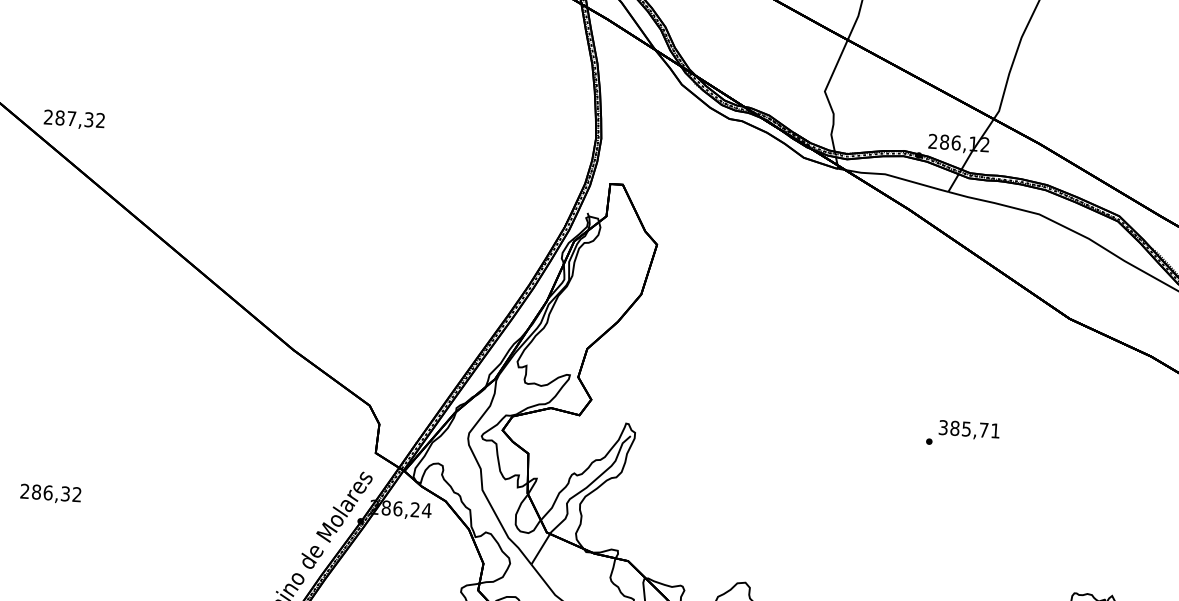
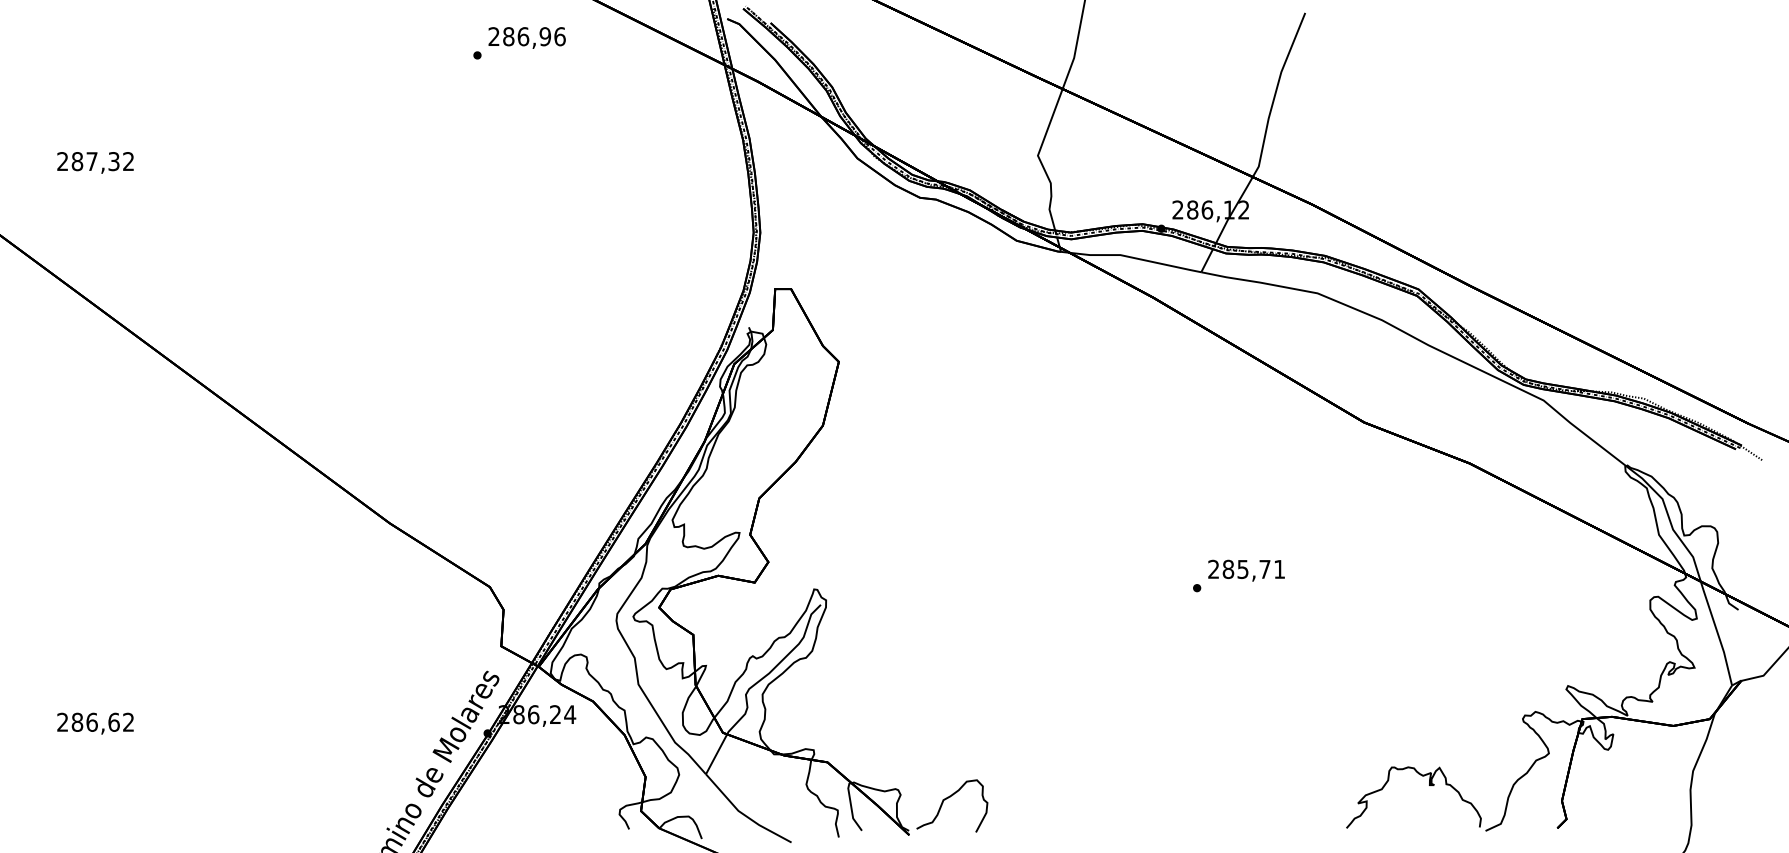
text: (74, 119) -> (95, 162), moved
text: (943, 427) -> (1213, 569), 385,71 -> 285,71
text: (65, 493) -> (113, 721), 286,32 -> 286,62

